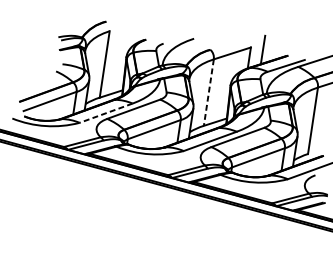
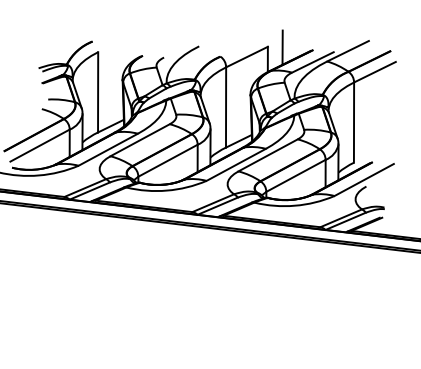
line: (209, 92) -> (226, 107), dashed -> solid
line: (106, 113) -> (108, 149), dashed -> solid

